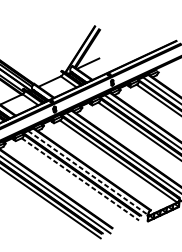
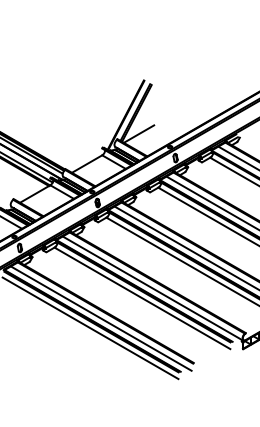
line: (88, 173) -> (153, 288), dashed -> solid
line: (80, 179) -> (142, 298), dashed -> solid

